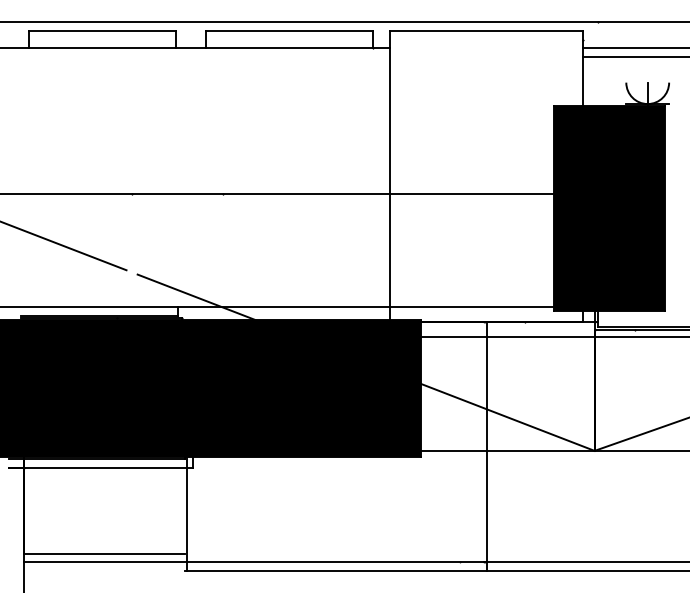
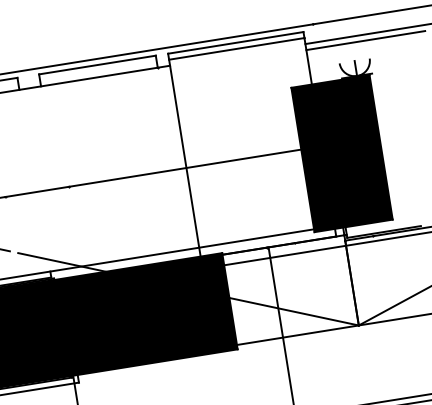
line: (486, 39) -> (236, 48), added

